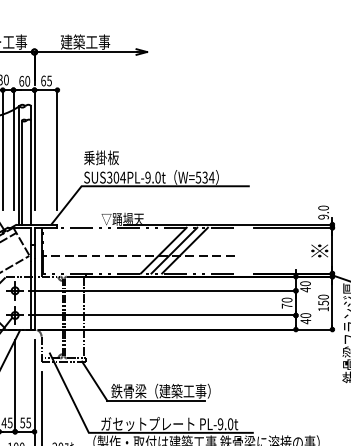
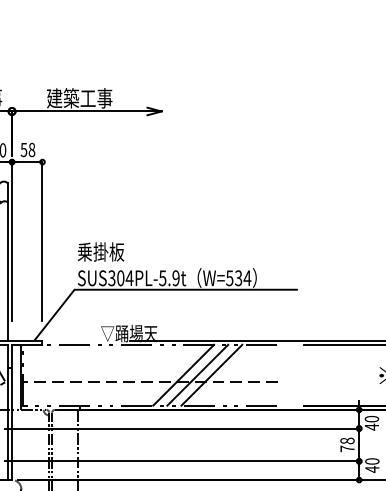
text: (46, 80) -> (27, 149), 65 -> 58
text: (152, 177) -> (168, 278), SUS304PL-9.0t -> SUS304PL-5.9t
text: (287, 299) -> (347, 440), 70 -> 78

